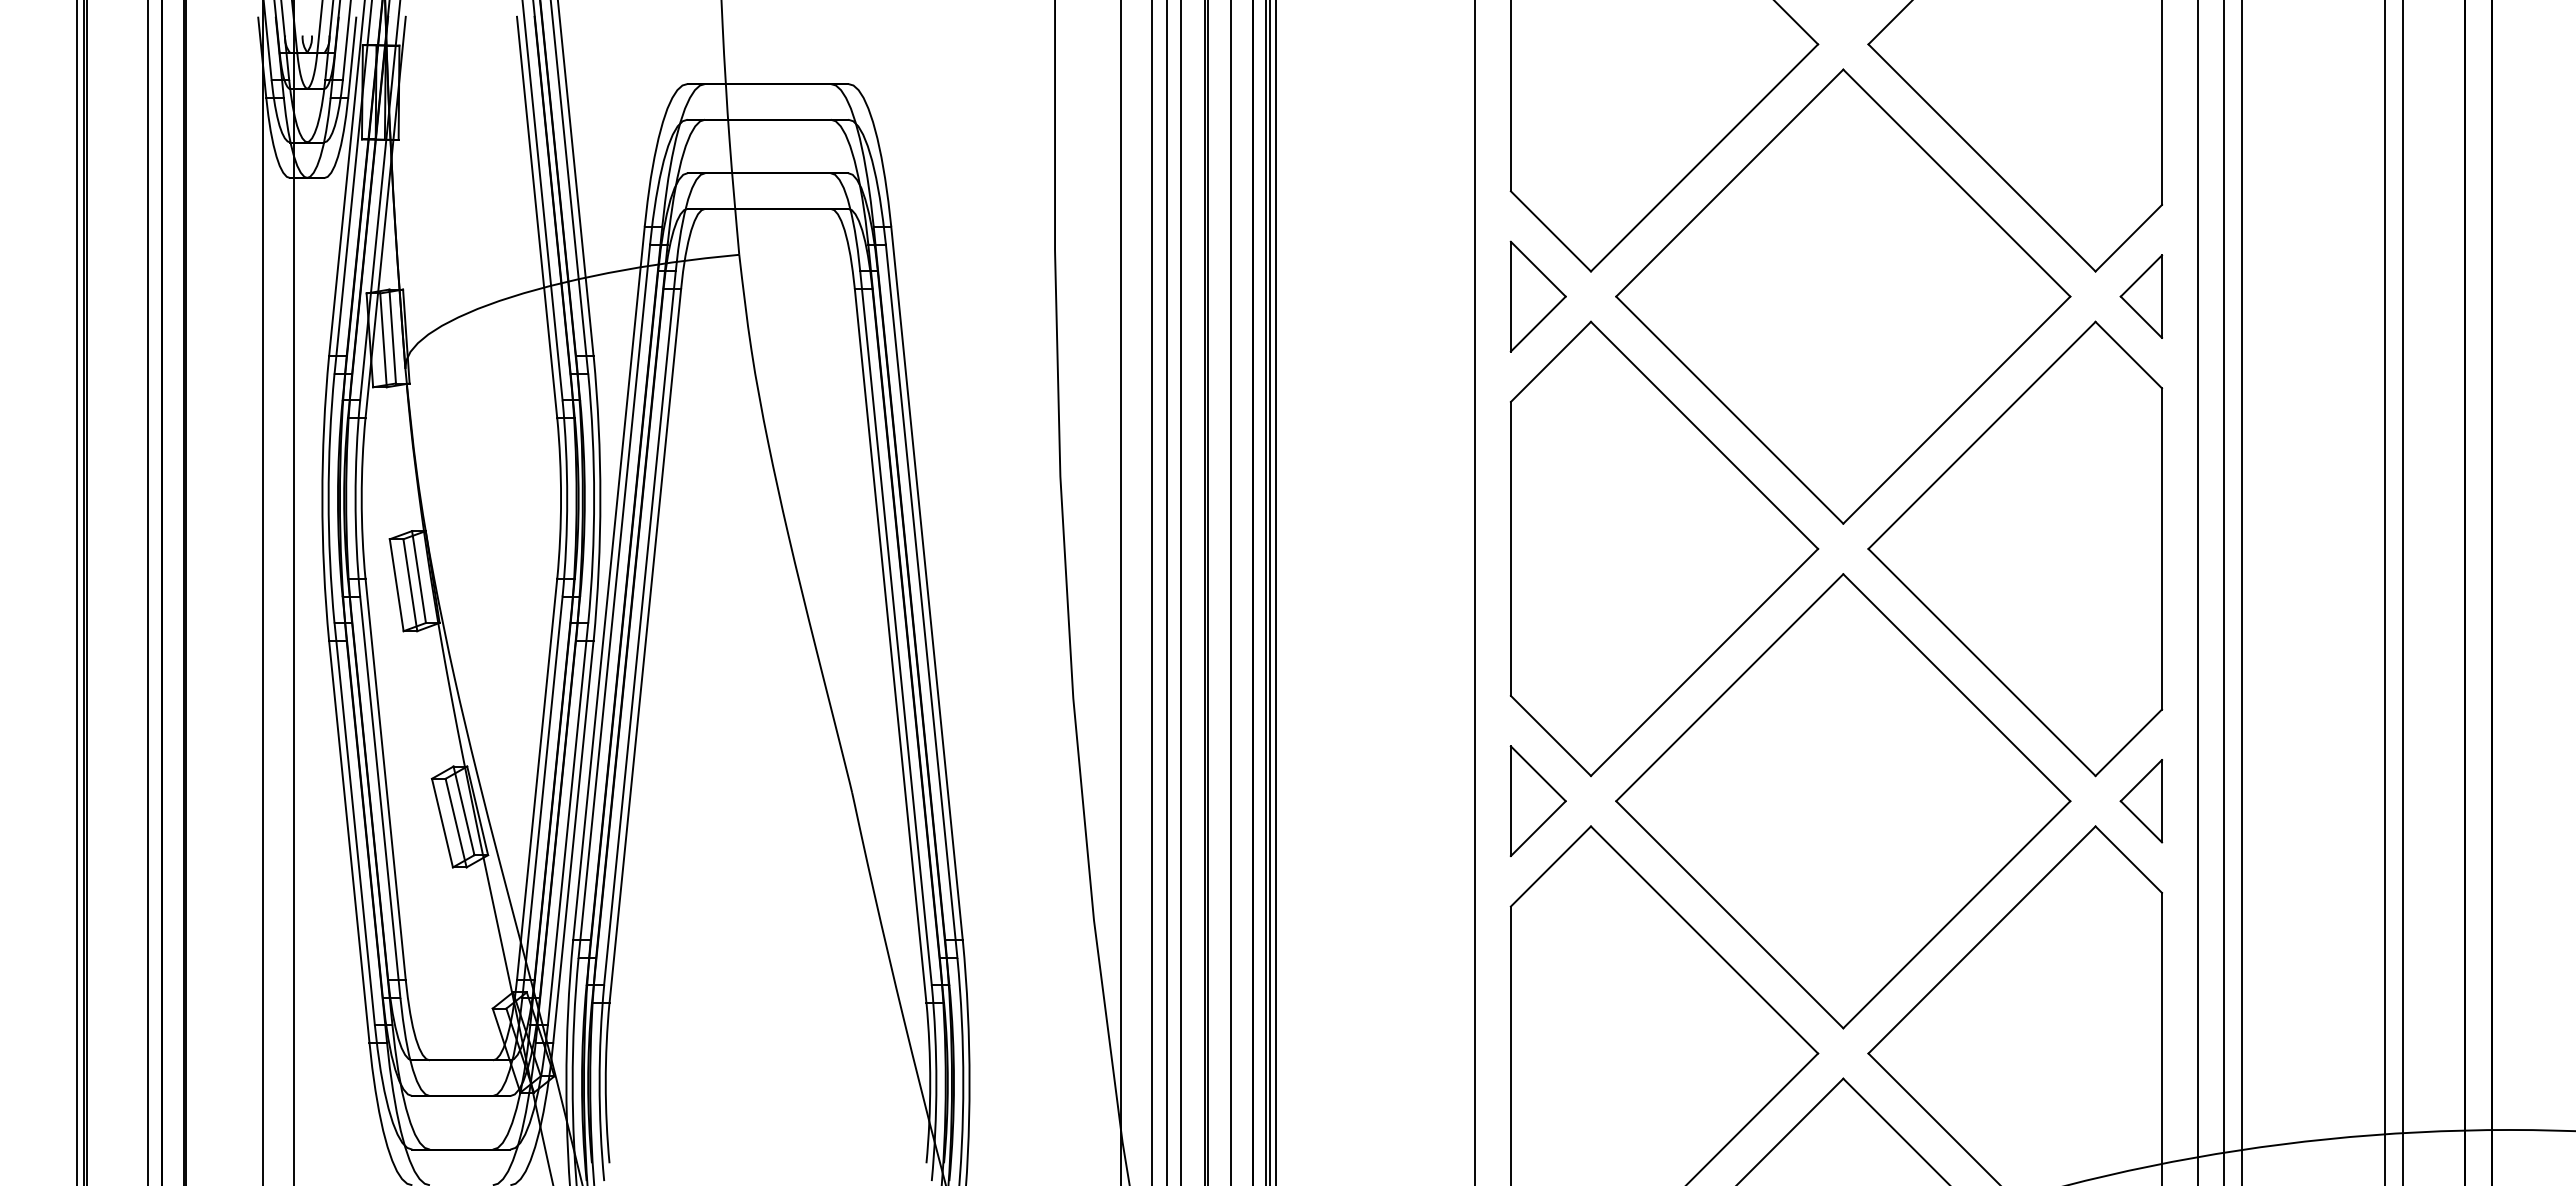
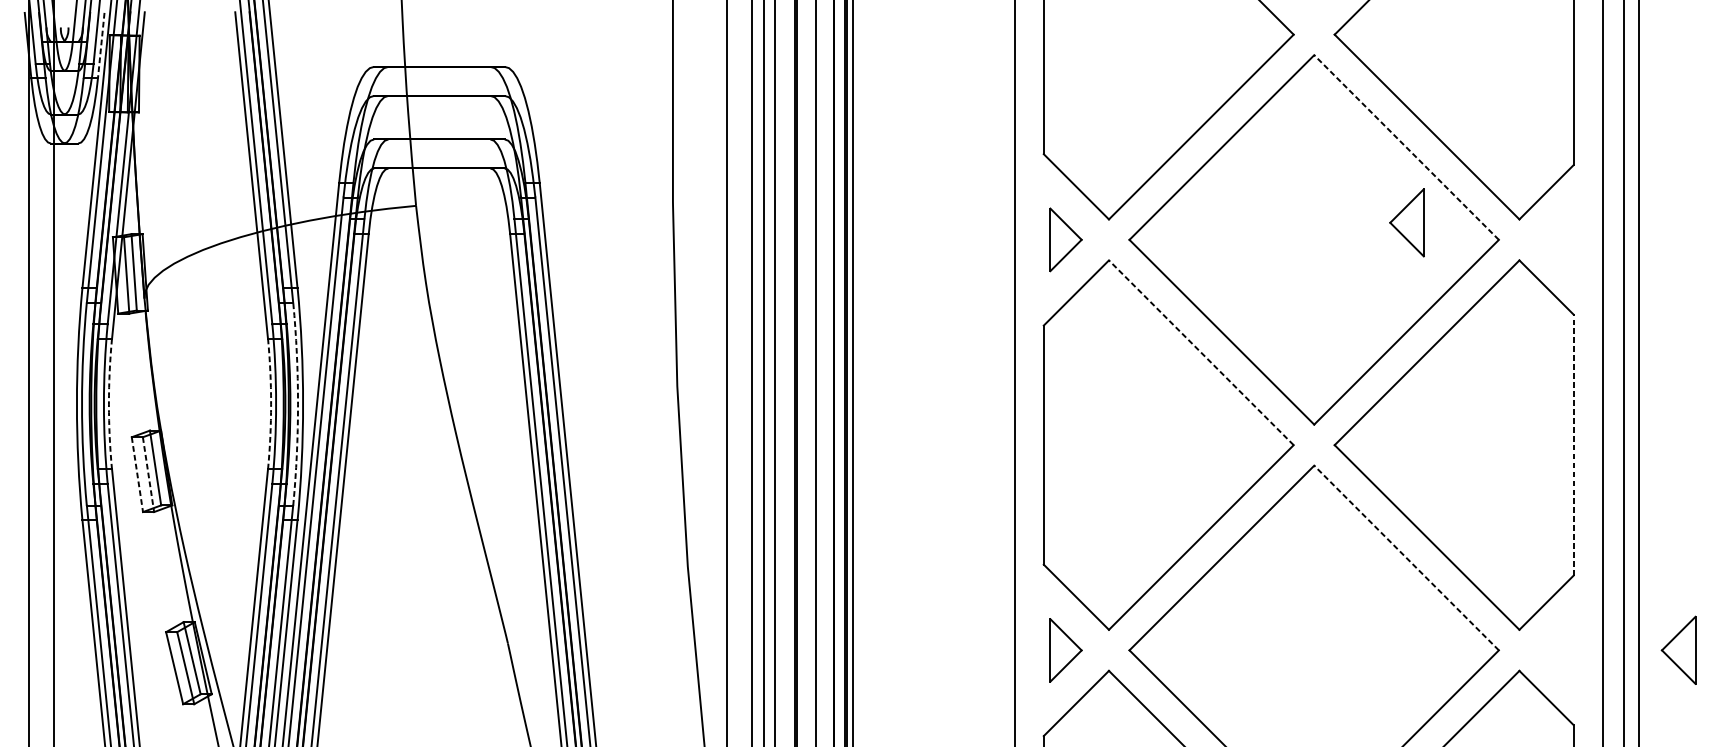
line: (352, 58) -> (101, 46), solid -> dashed
line: (1956, 183) -> (1406, 147), solid -> dashed
part: (1537, 296) -> (1065, 239), size x0.7
part: (2141, 296) -> (1407, 222), moved
line: (1704, 435) -> (1201, 352), solid -> dashed
arc: (361, 498) -> (108, 404), solid -> dashed
arc: (561, 498) -> (271, 404), solid -> dashed
arc: (594, 498) -> (298, 404), solid -> dashed
line: (2162, 548) -> (1573, 444), solid -> dashed
line: (396, 585) -> (137, 474), solid -> dashed
line: (410, 585) -> (148, 474), solid -> dashed
line: (1956, 687) -> (1406, 557), solid -> dashed
part: (1537, 801) -> (1065, 650), size x0.7
part: (2141, 801) -> (1678, 650), moved

